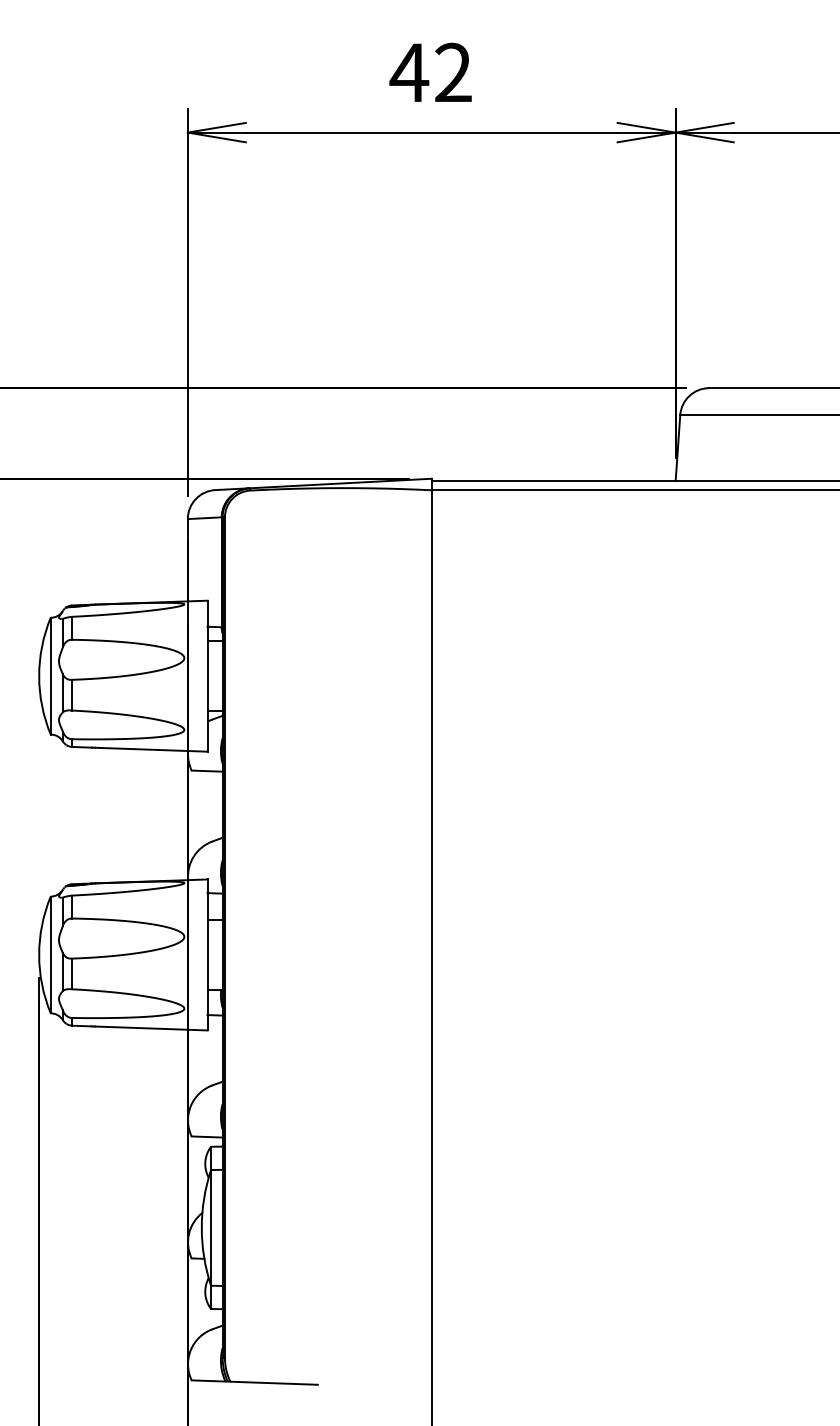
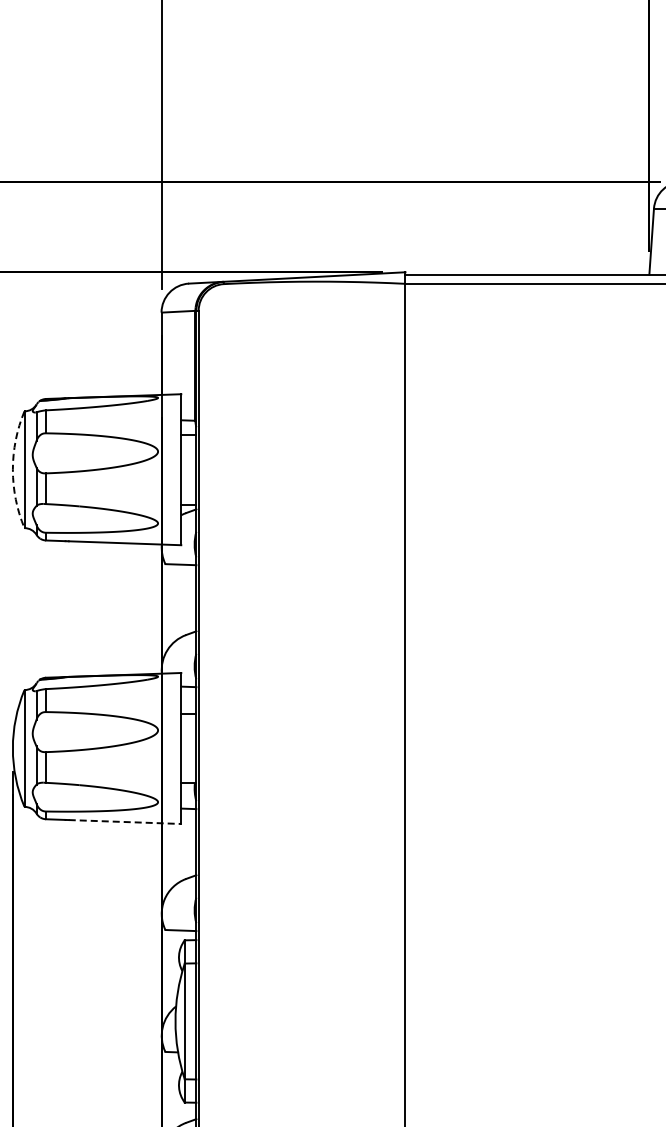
arc: (39, 676) -> (13, 470), solid -> dashed
line: (151, 1028) -> (125, 822), solid -> dashed

